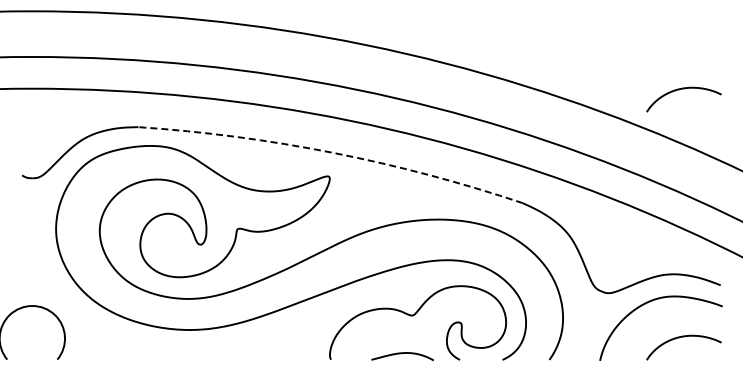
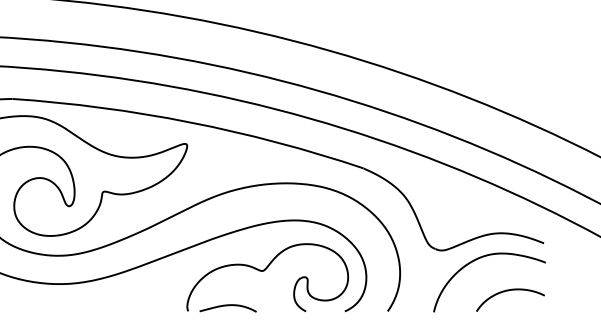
curve: (679, 90) -> (506, 65), removed
arc: (333, 152) -> (190, 122), dashed -> solid
curve: (401, 354) -> (227, 306), moved

